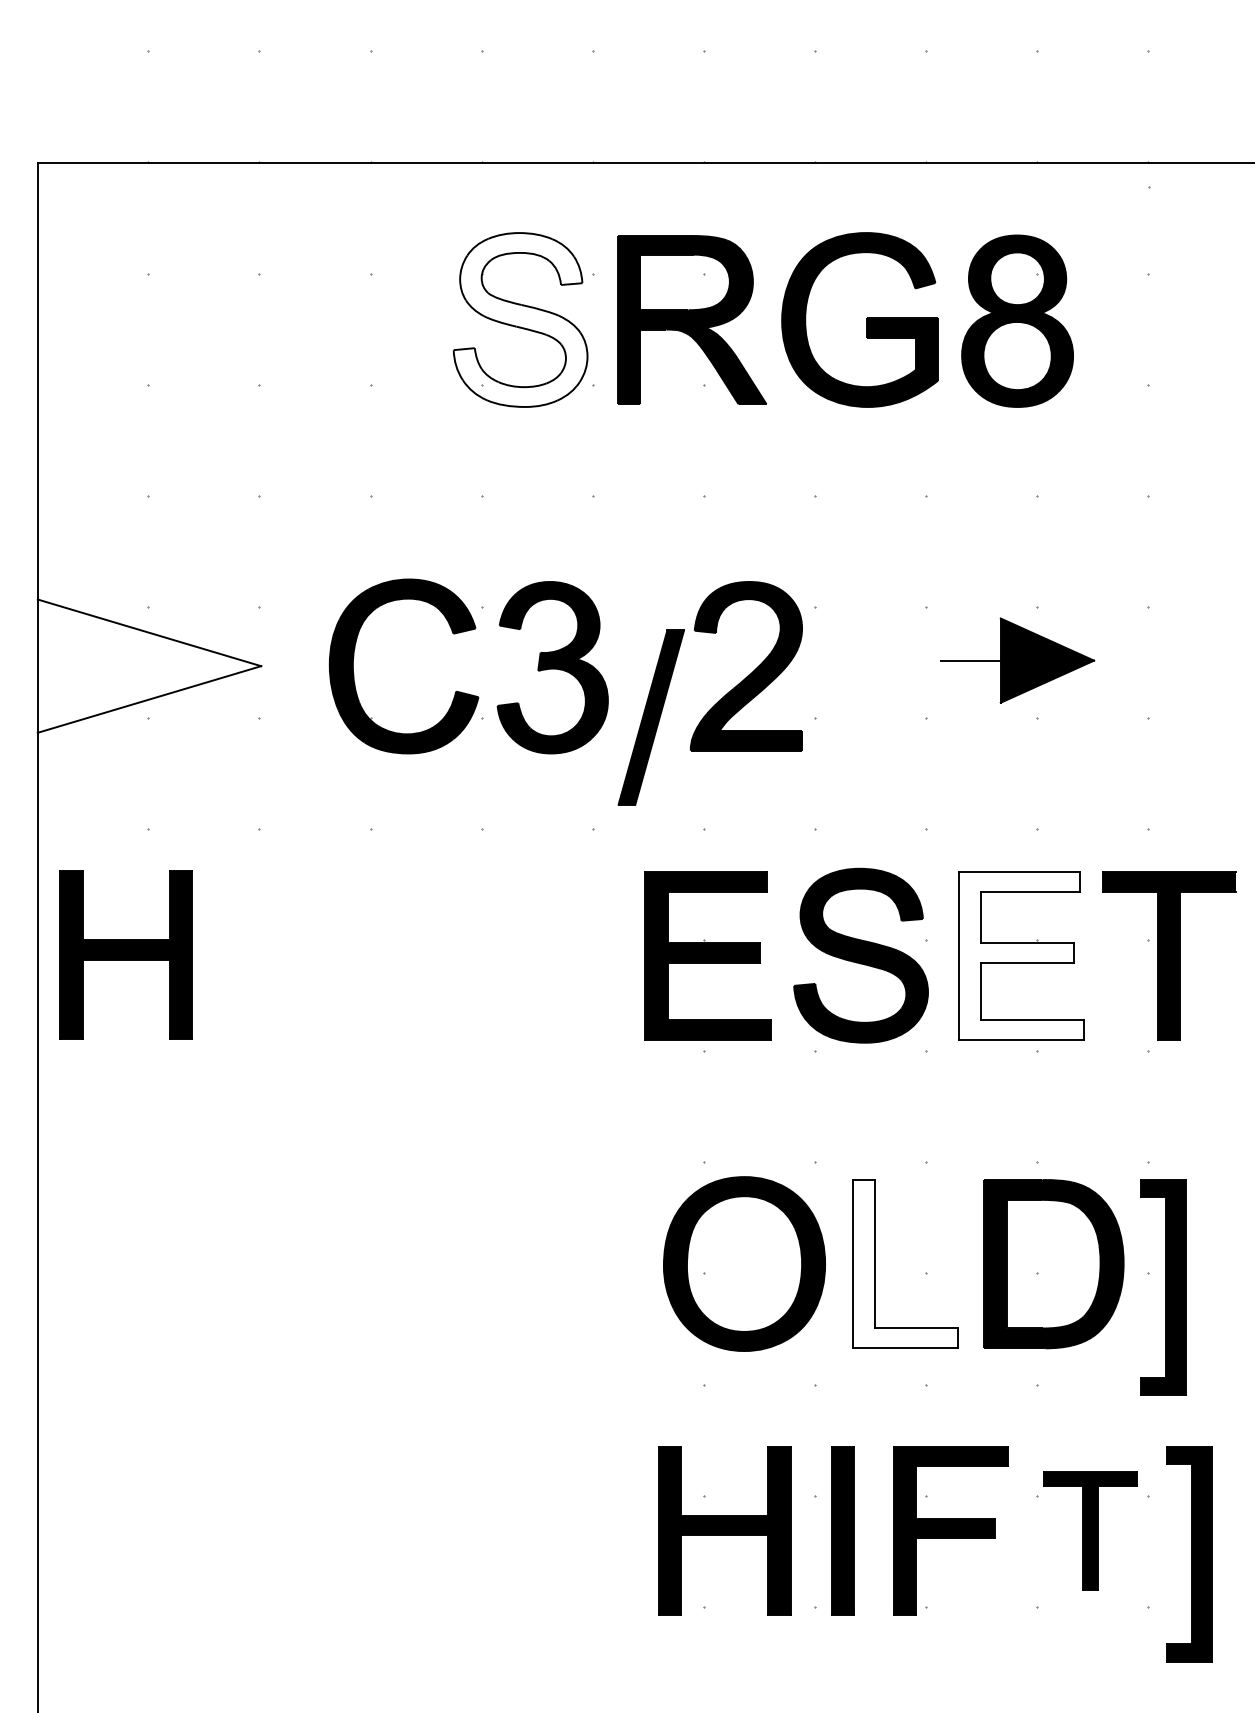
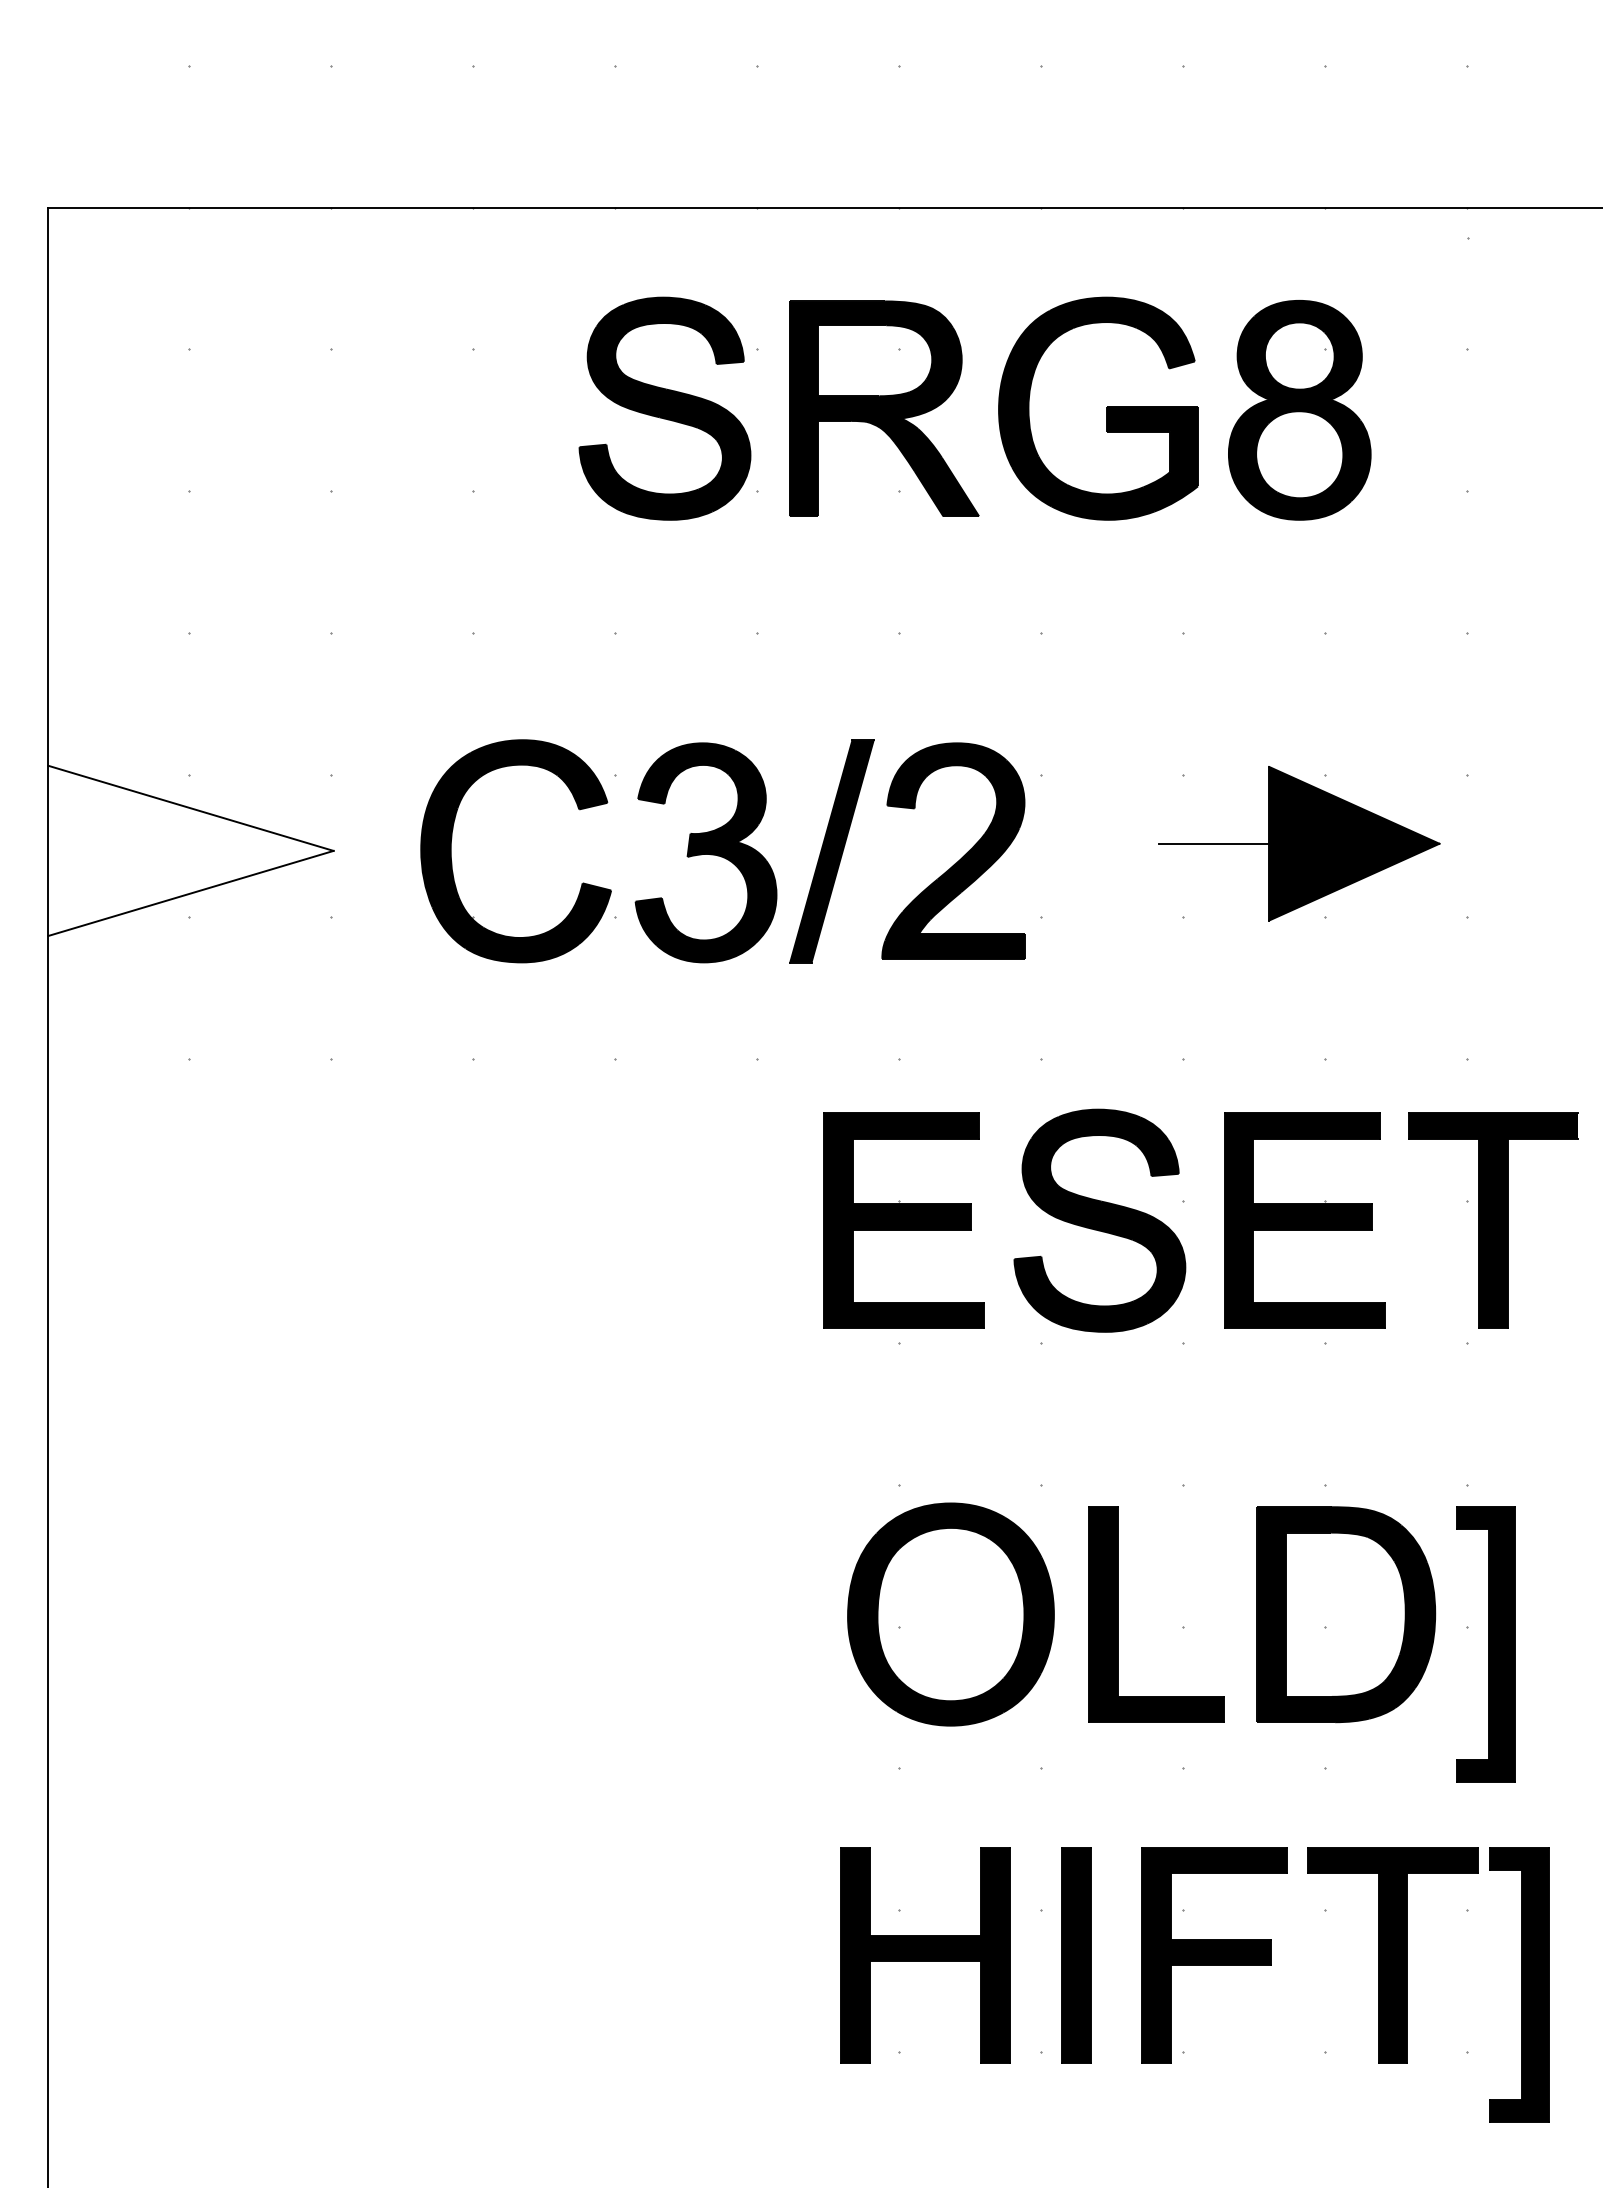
fill: (520, 319) -> (664, 408), added
part: (1017, 660) -> (1299, 843), size x1.43
part: (650, 717) -> (831, 851), moved
part: (126, 955) -> (161, 1220), removed
fill: (1021, 955) -> (1304, 1220), added
fill: (905, 1263) -> (1156, 1614), added
part: (1090, 1530) -> (1392, 1955), size x1.43

